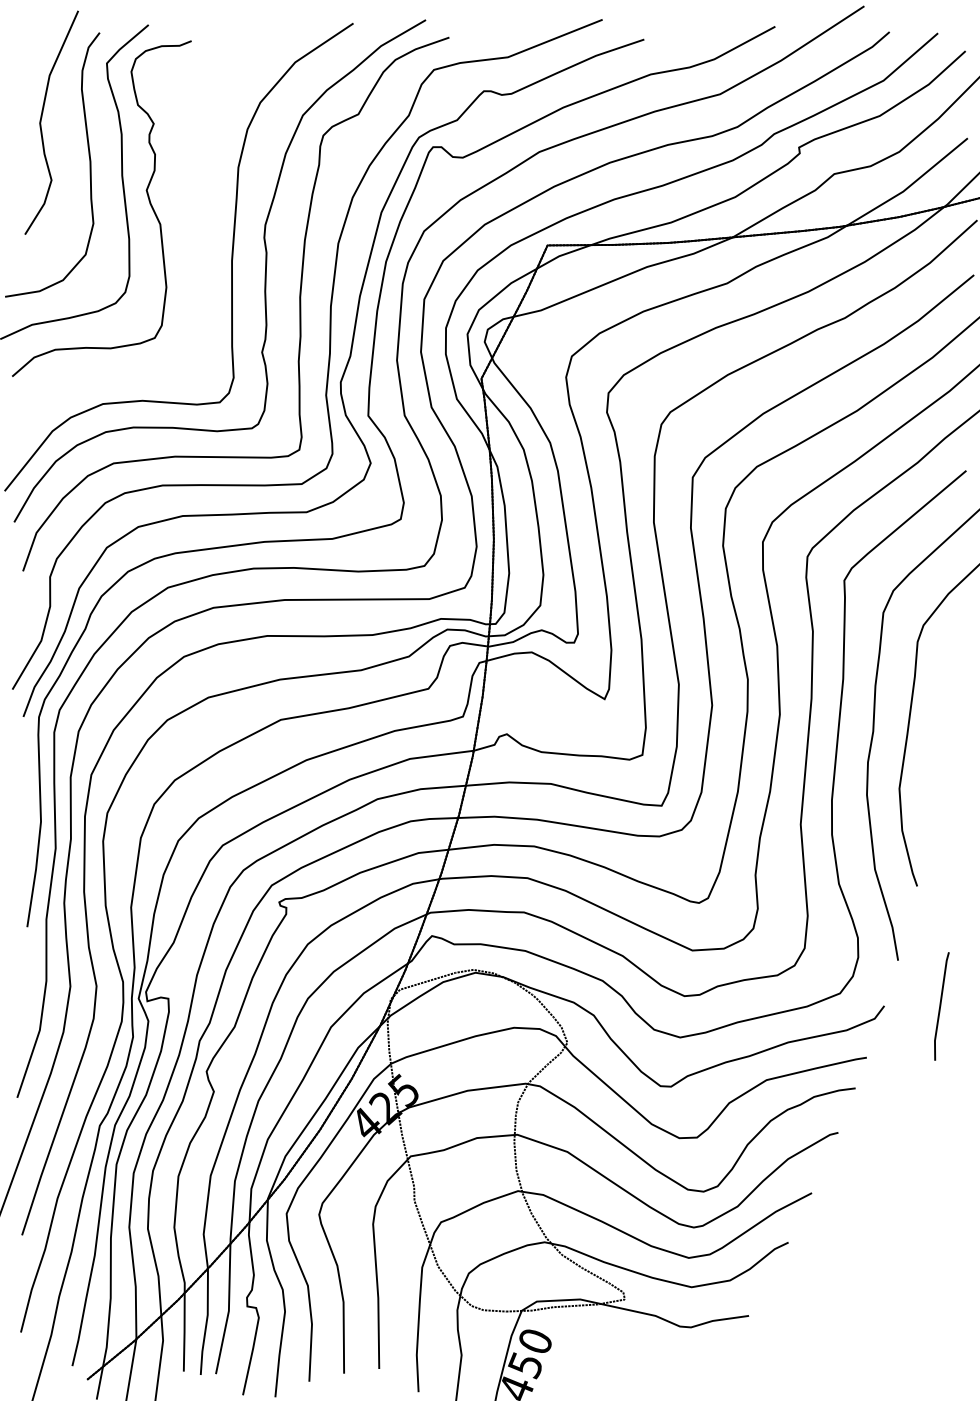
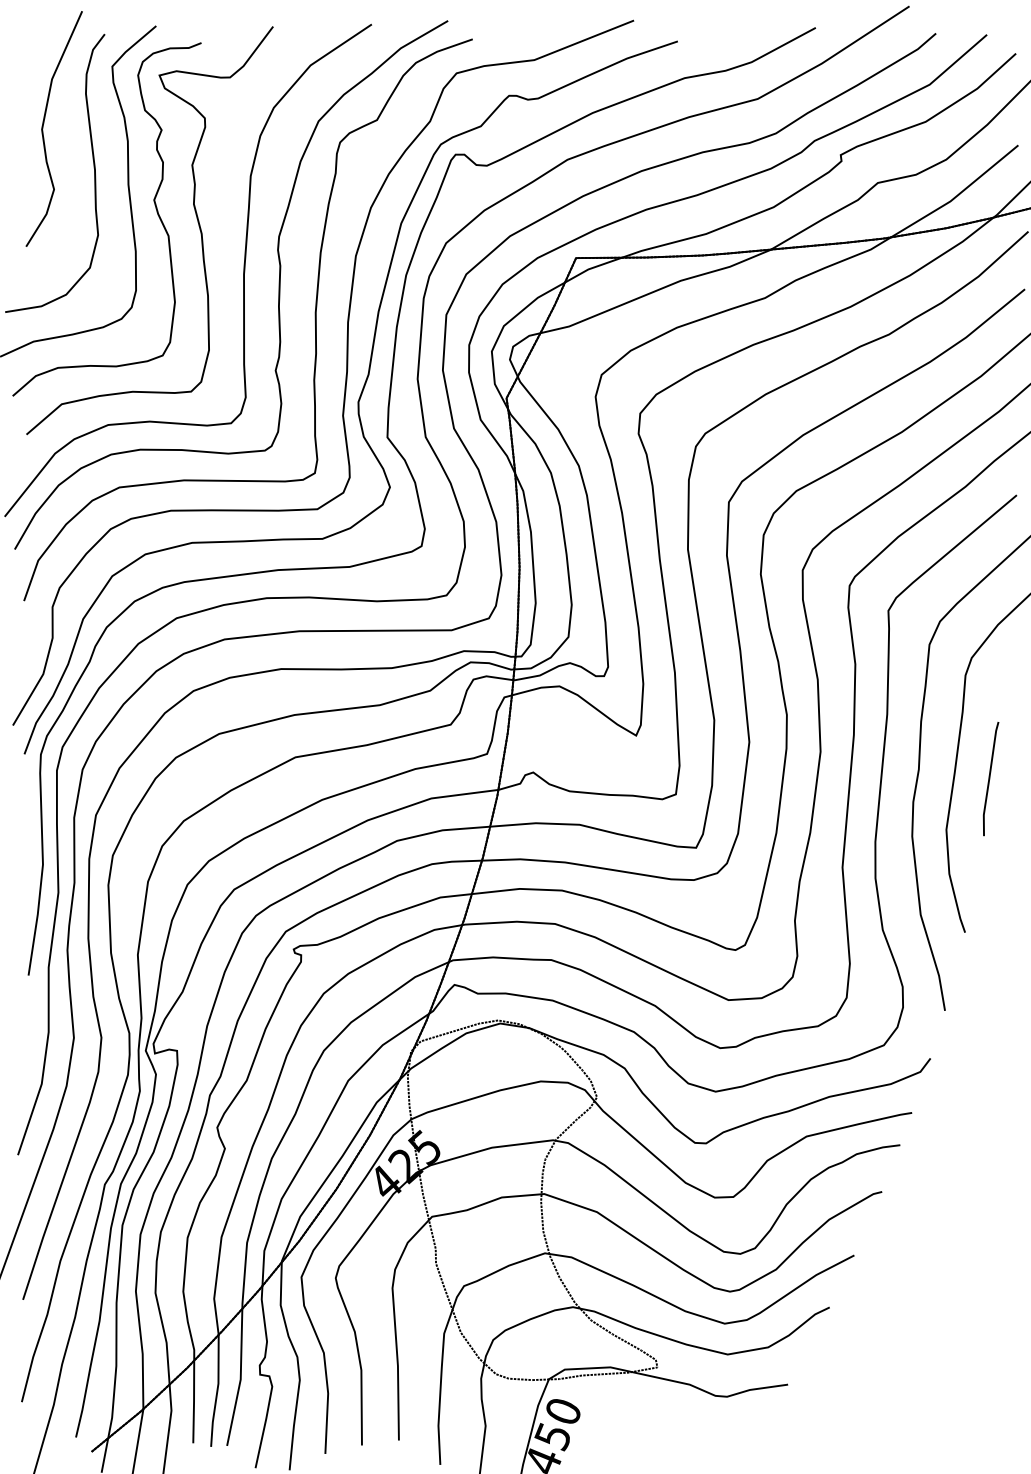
curve: (186, 207) -> (196, 218), added
line: (941, 1006) -> (990, 779), moved

